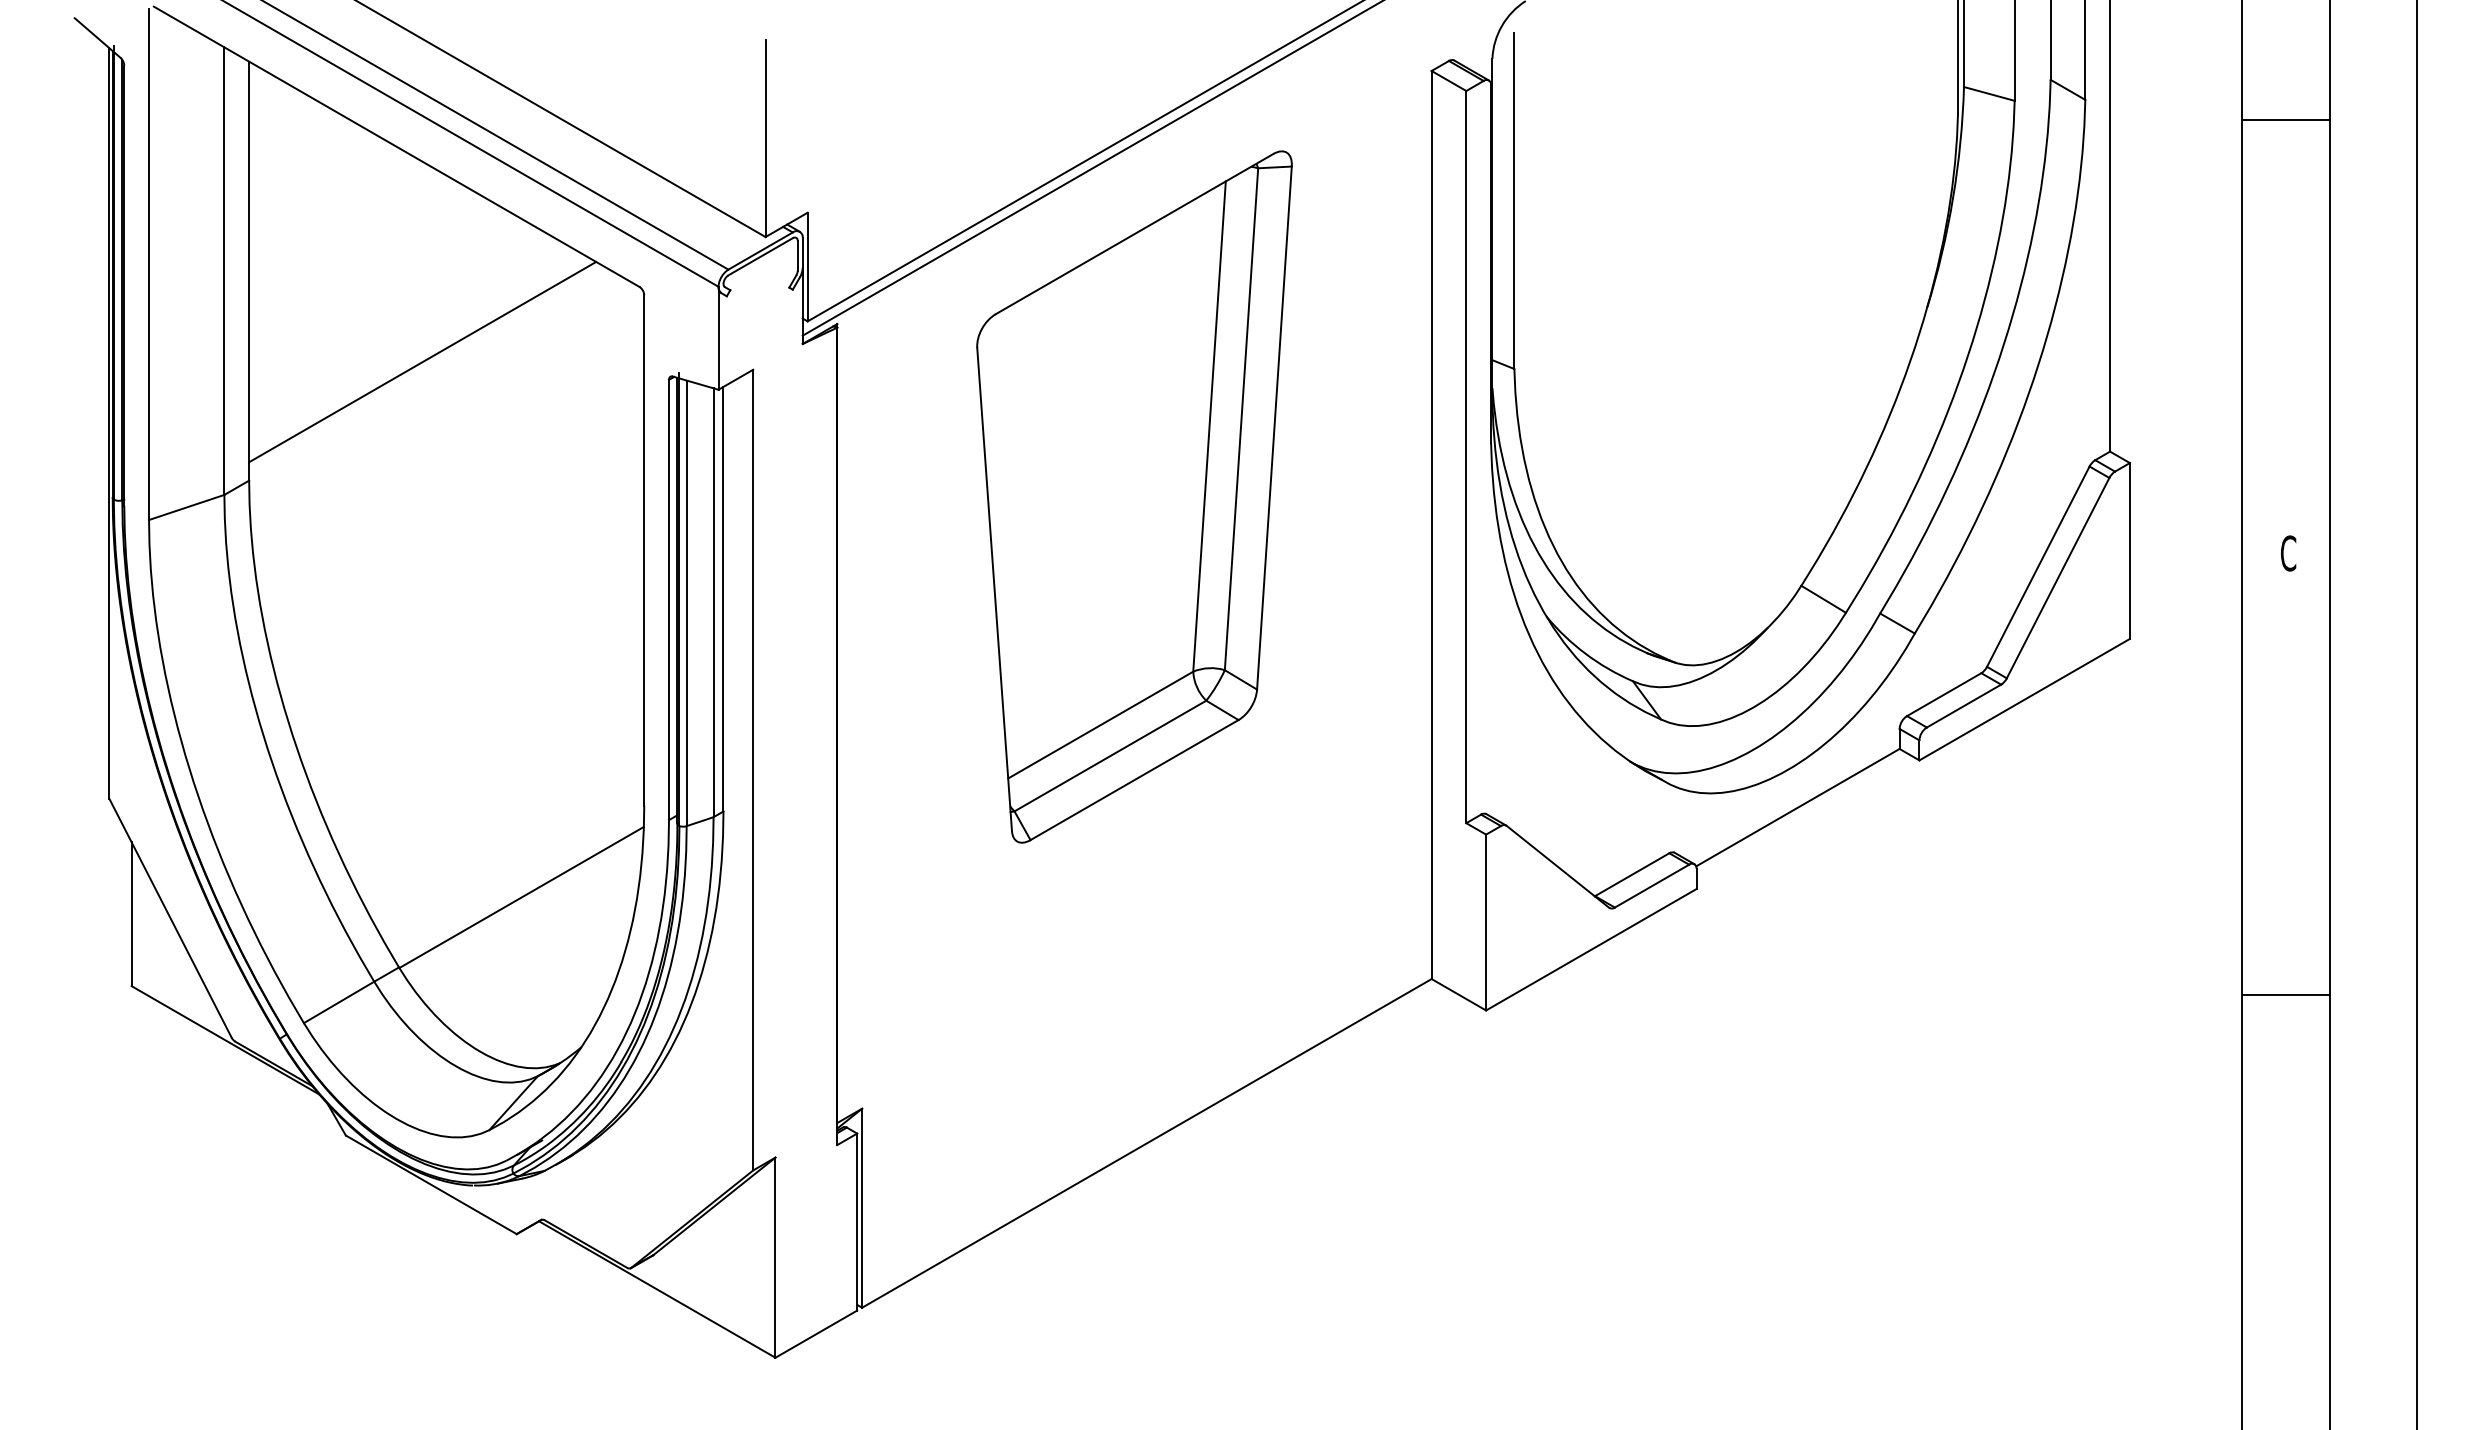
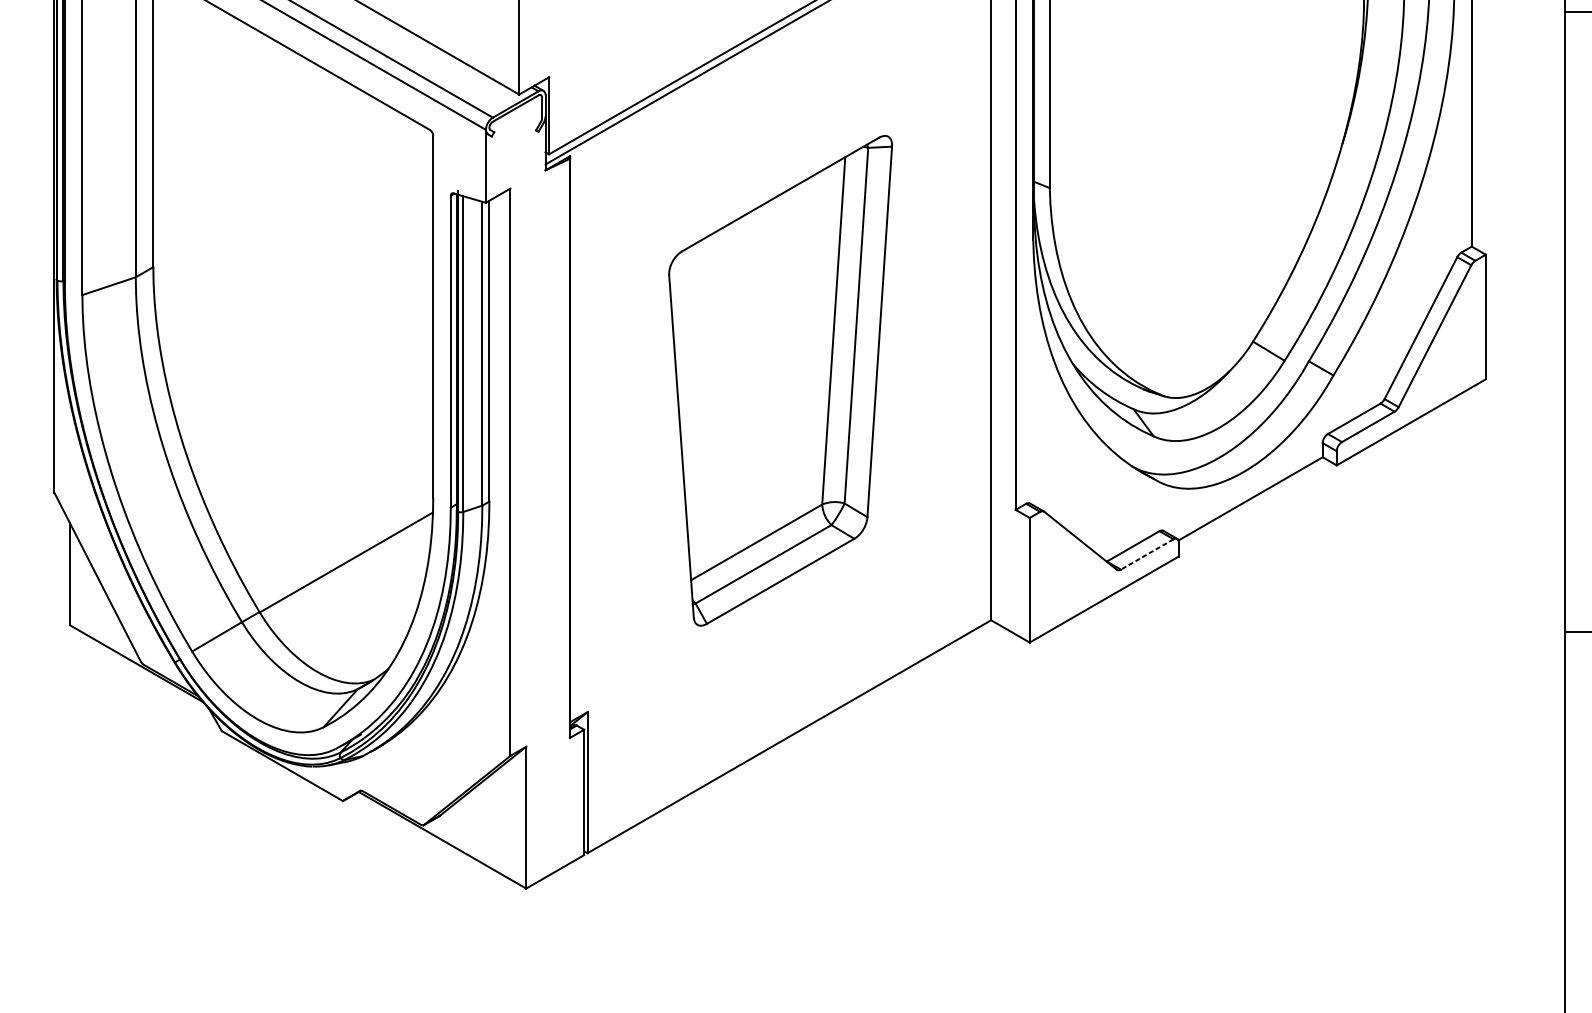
line: (422, 361) -> (276, 182), removed
part: (1134, 496) -> (780, 380), moved
line: (1652, 886) -> (1147, 554), solid -> dashed

